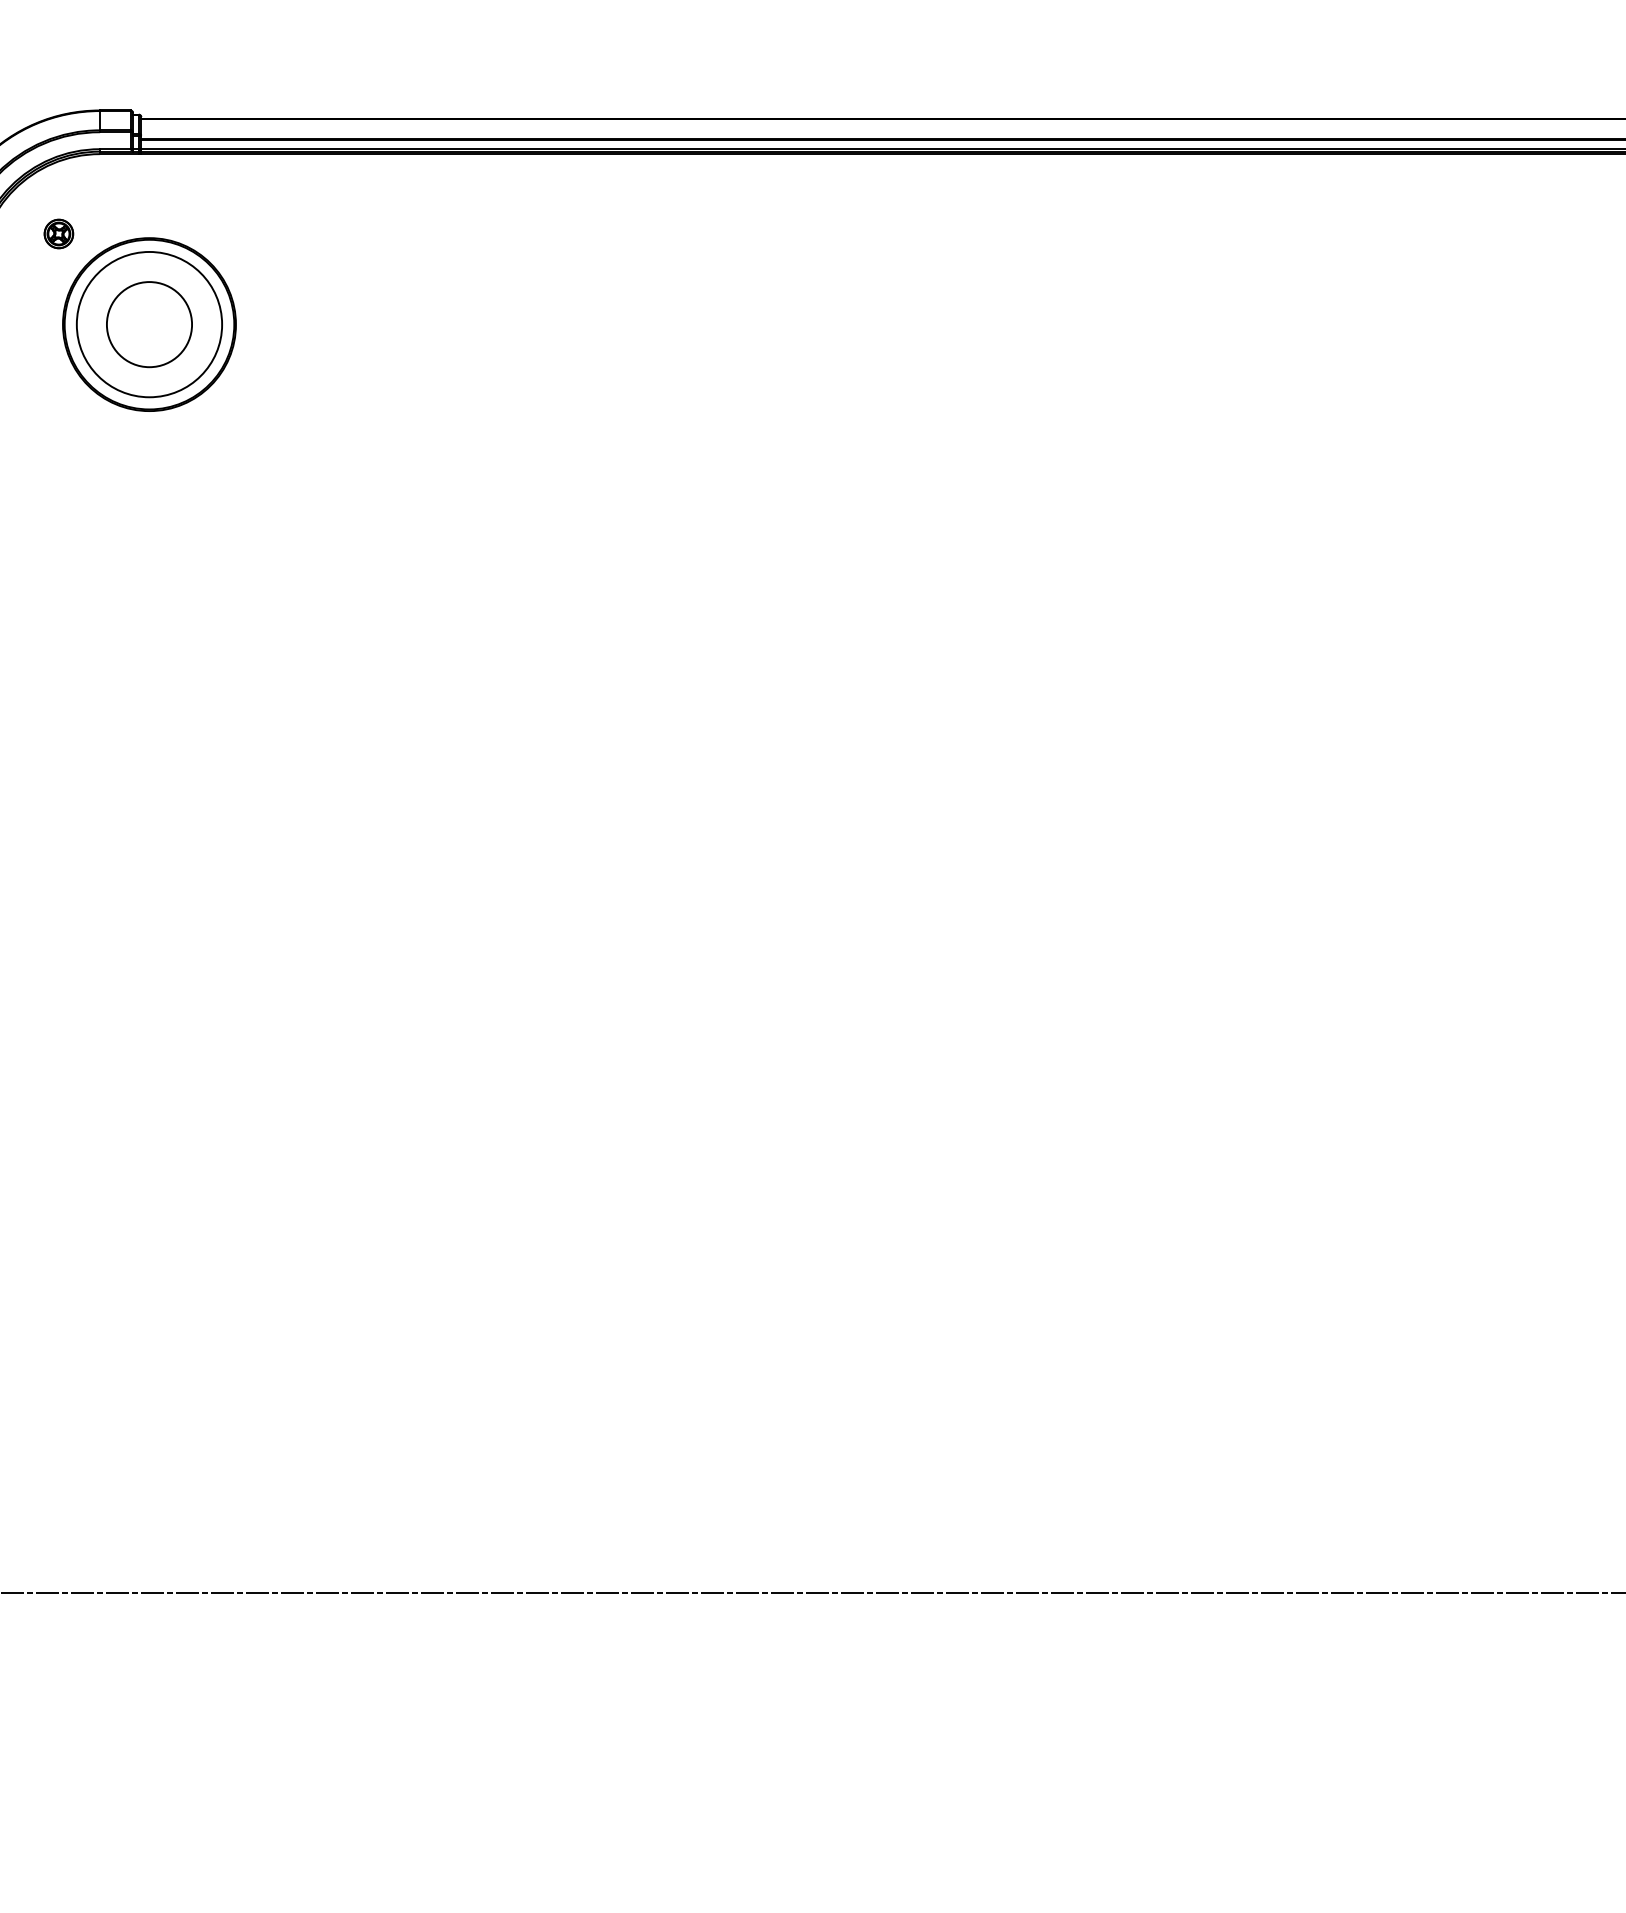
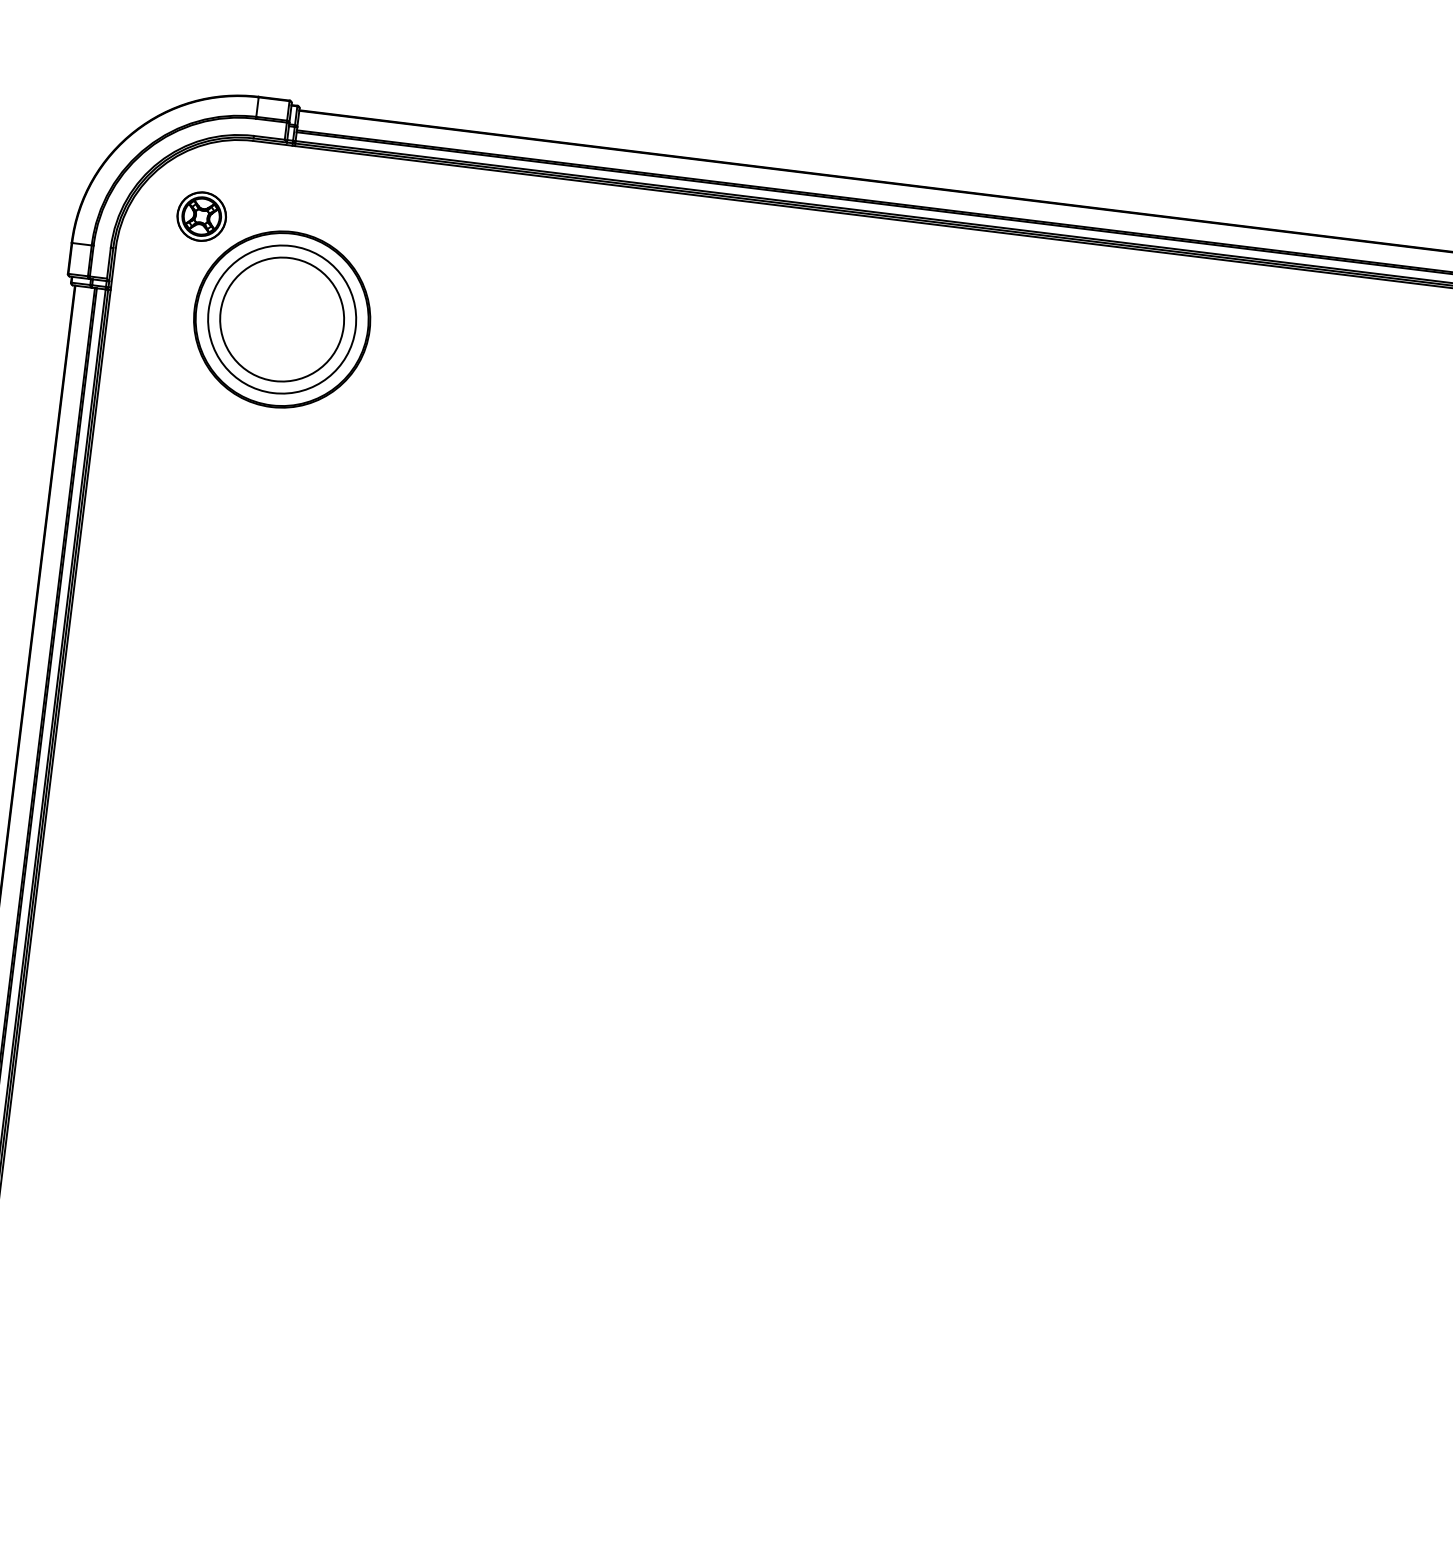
part: (58, 233) -> (201, 216), size x1.67
circle: (149, 324) -> (282, 319), size x1.43

